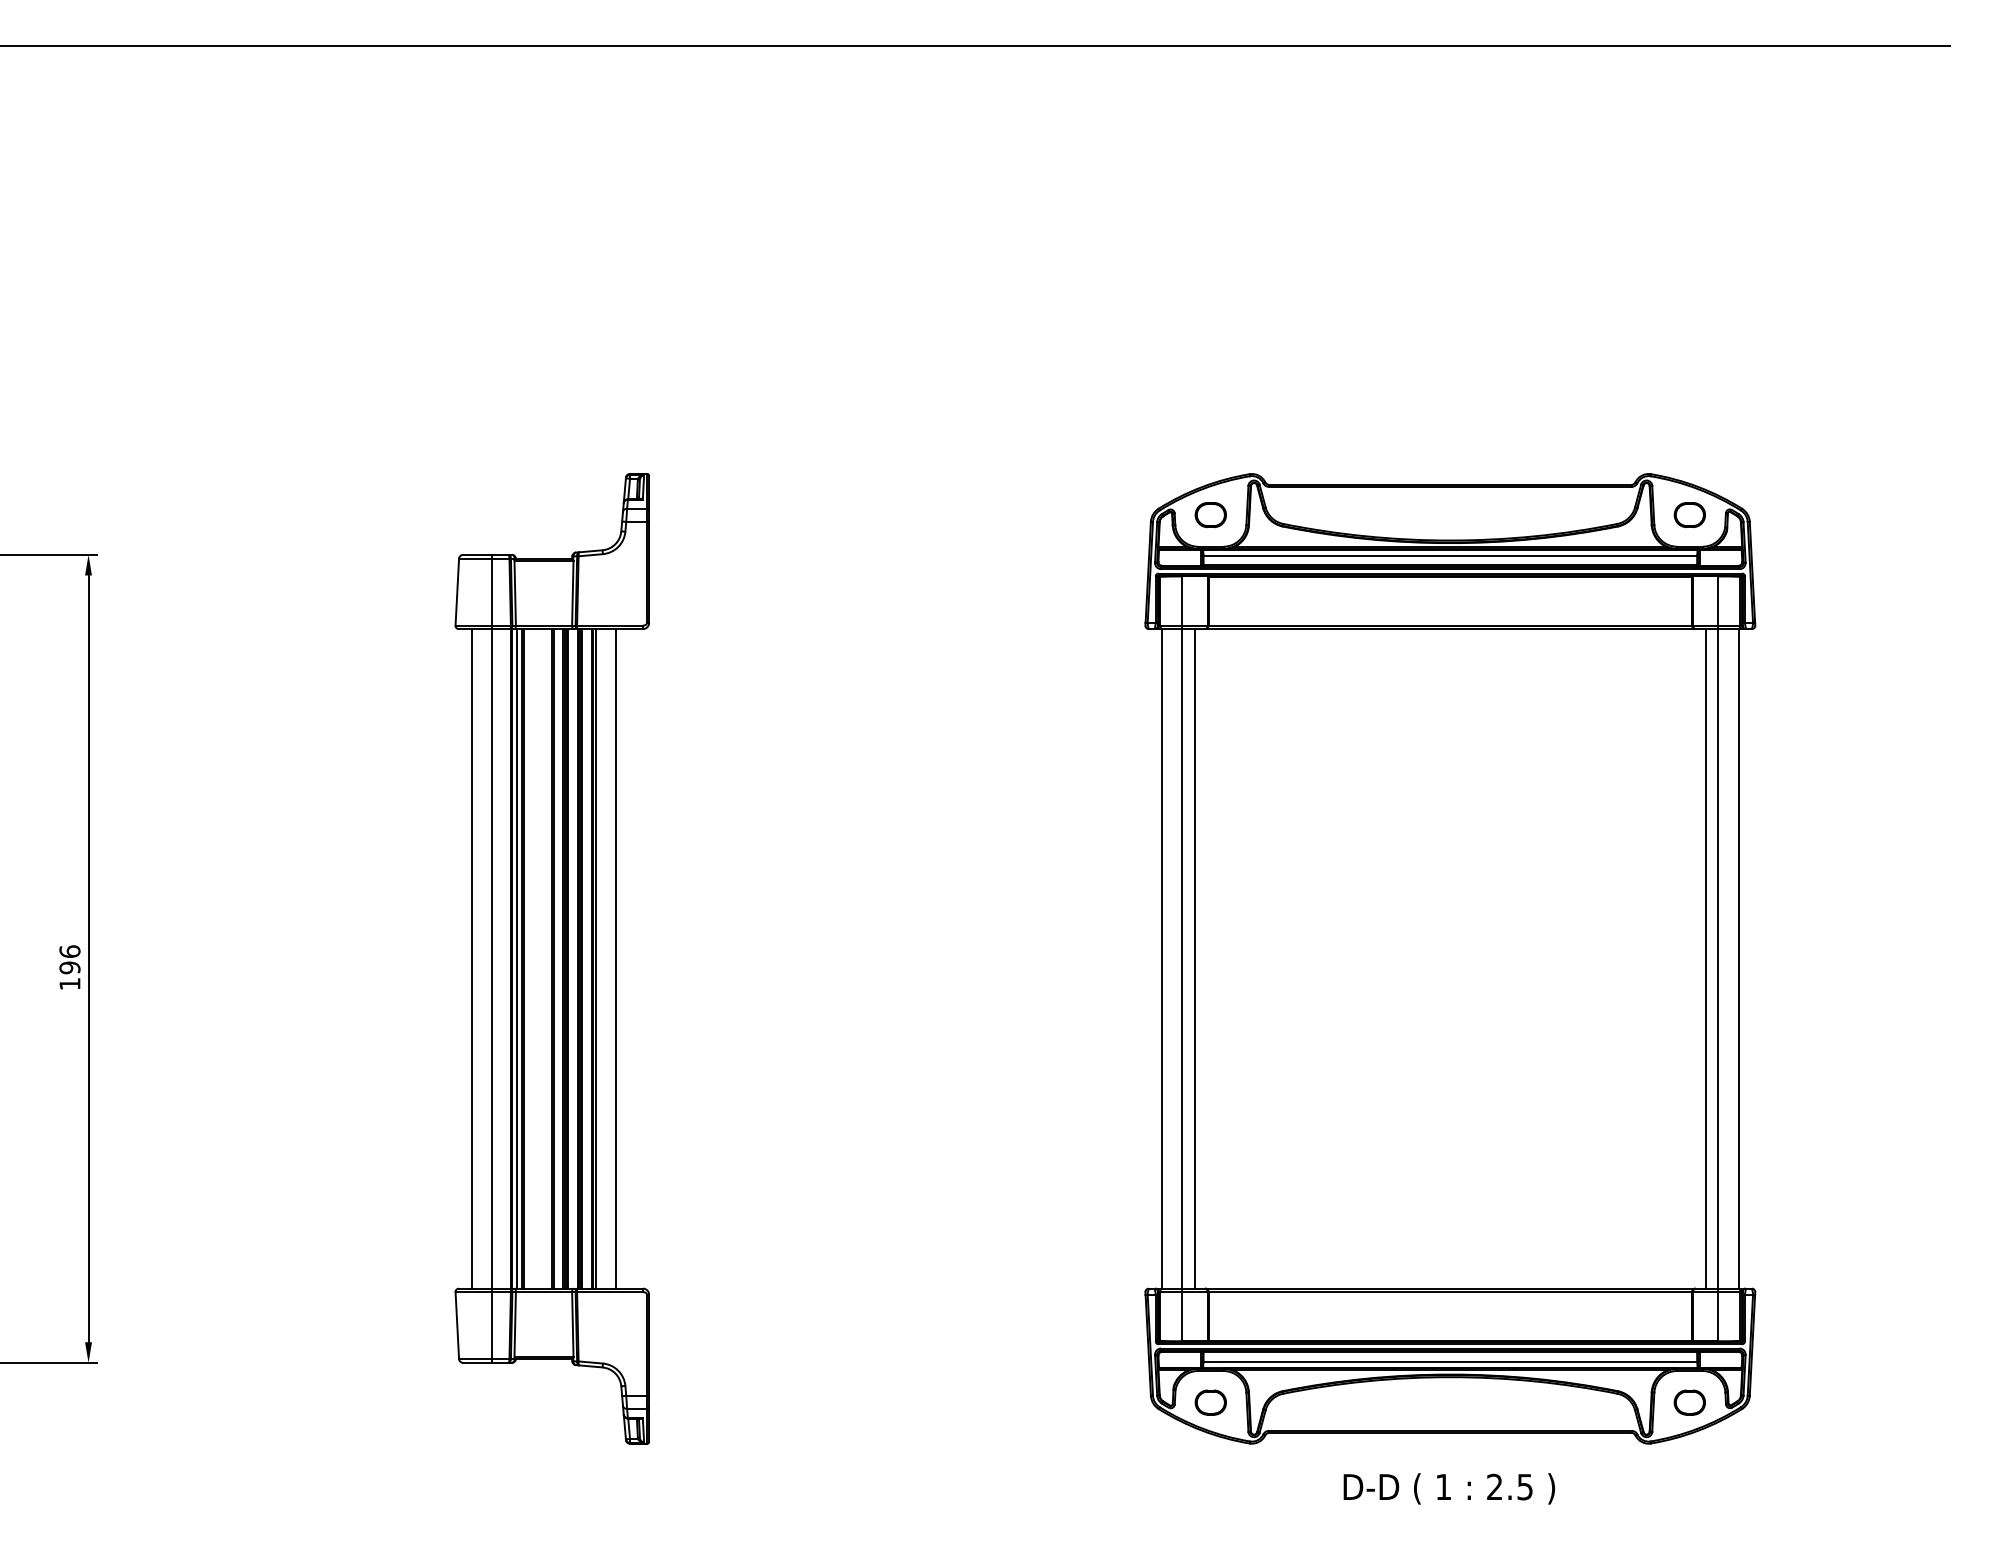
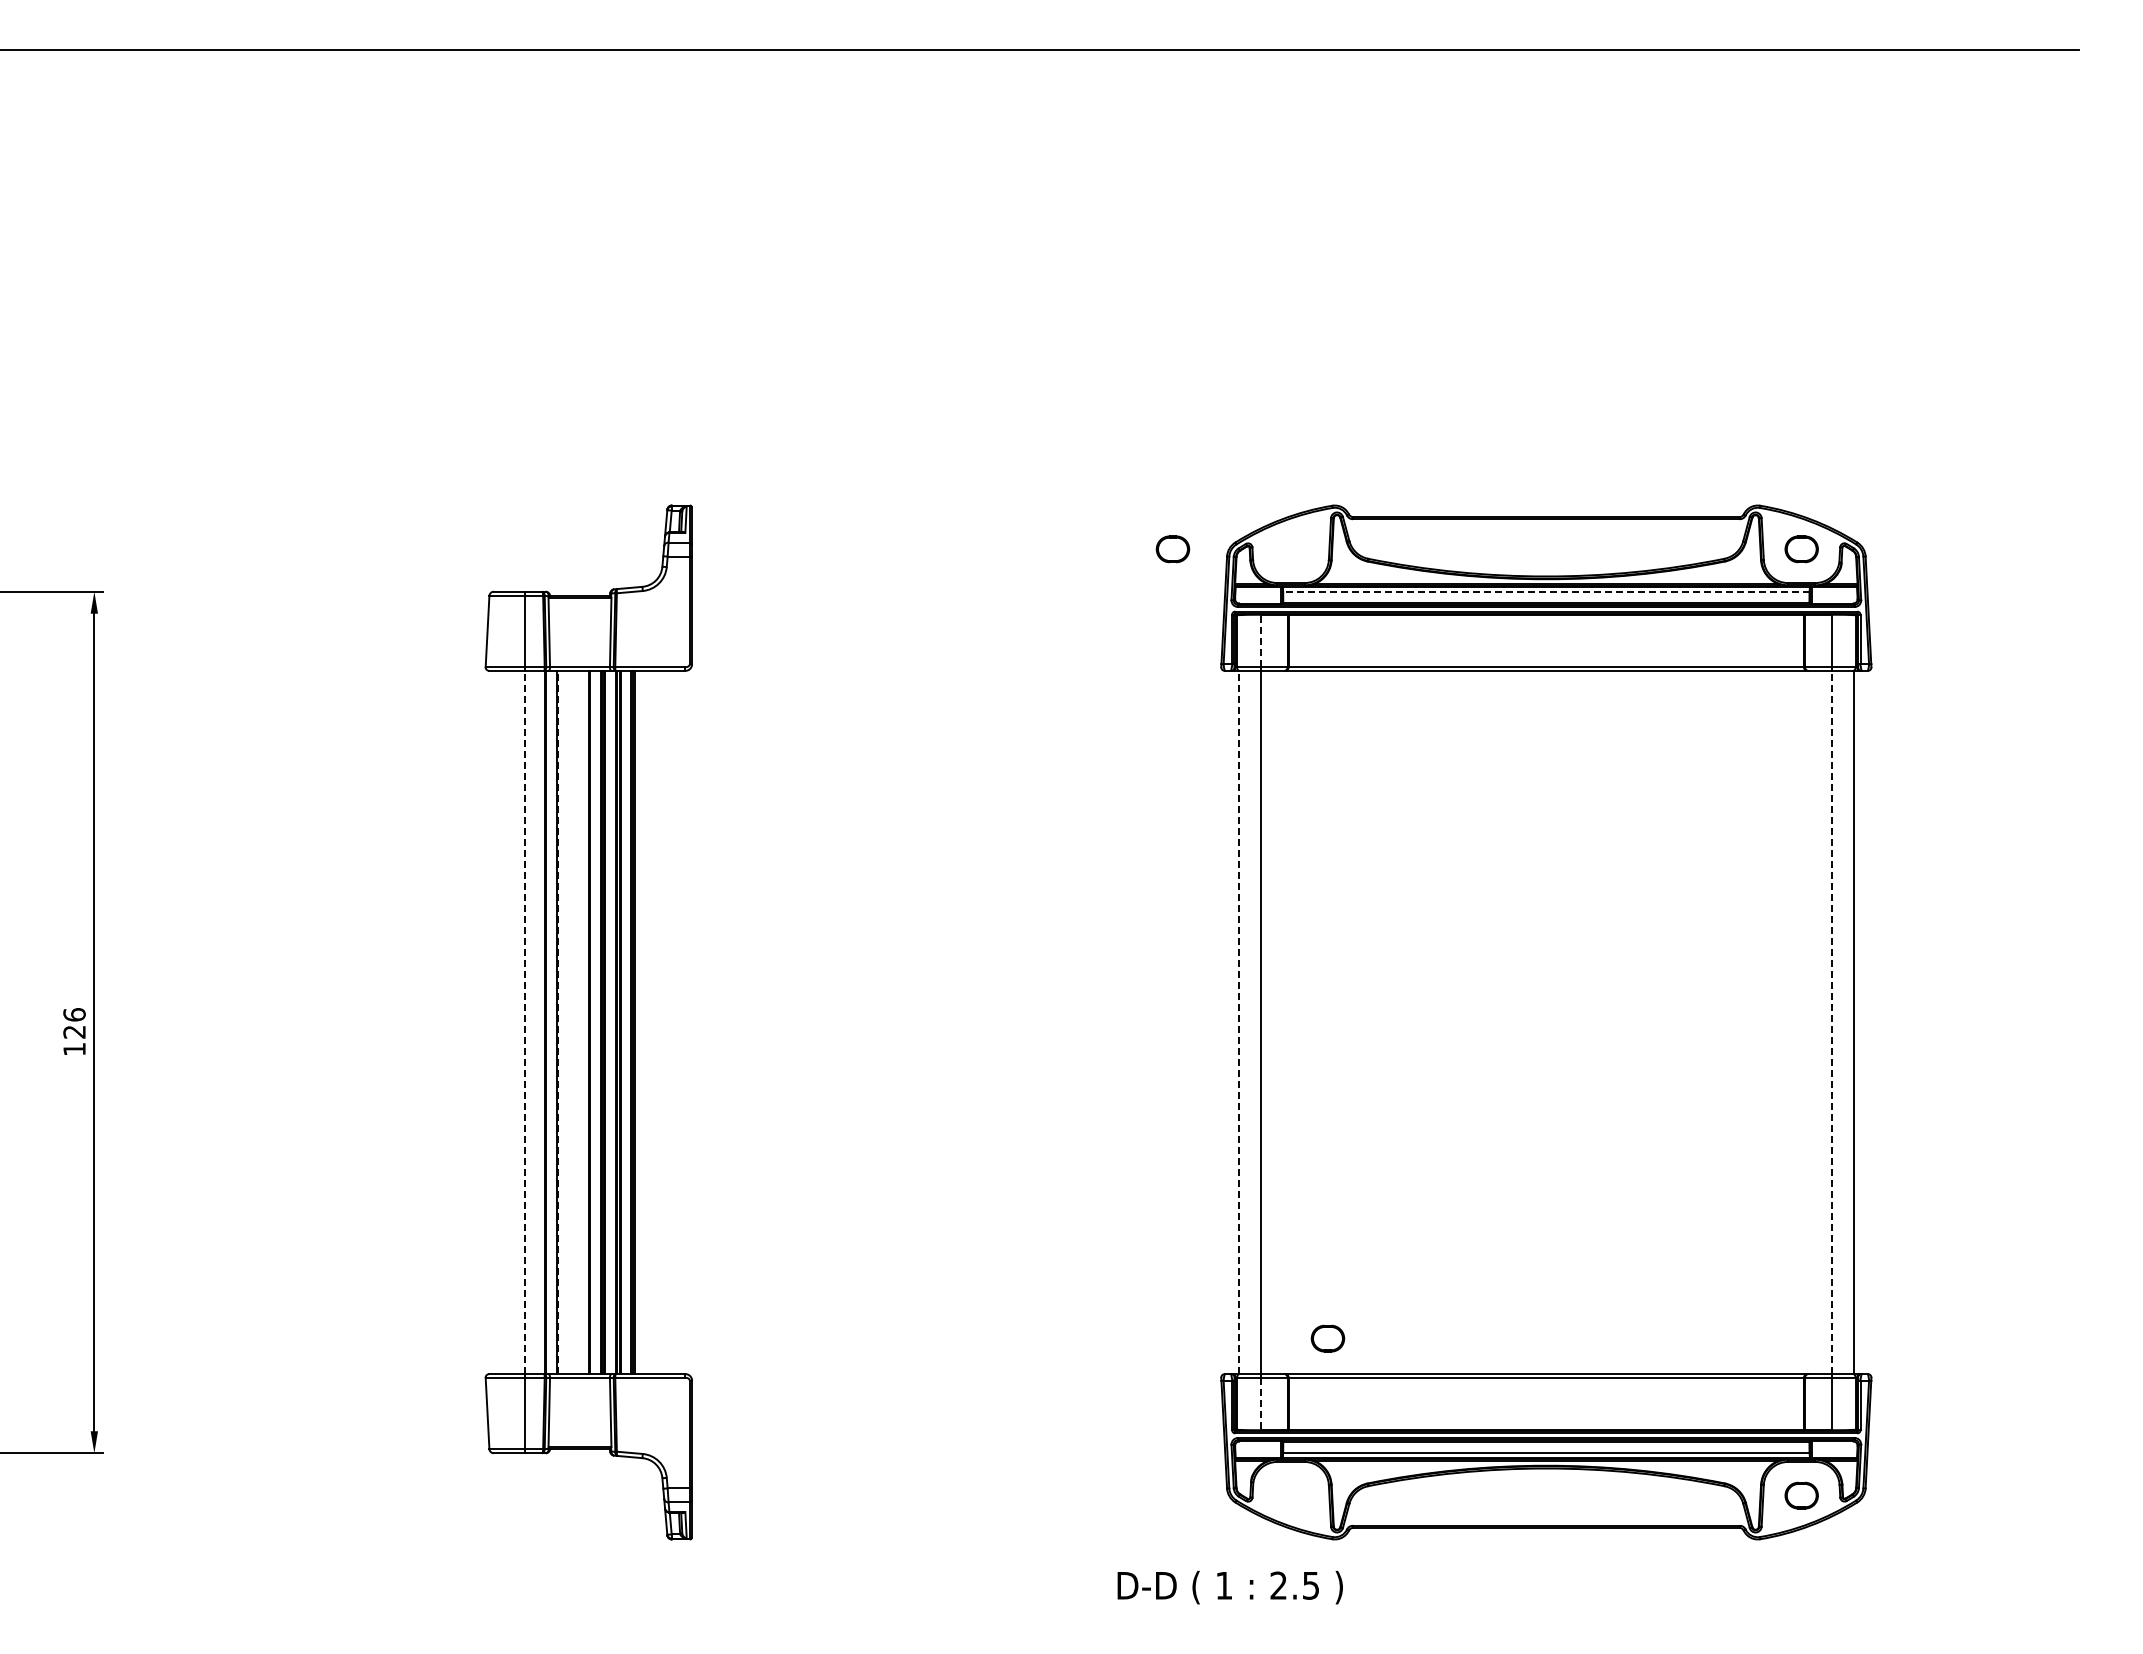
part: (1210, 515) -> (1172, 549), moved
line: (1449, 555) -> (1545, 592), solid -> dashed
line: (1182, 600) -> (1260, 640), solid -> dashed
line: (472, 958) -> (503, 1022), removed
line: (492, 958) -> (525, 1022), solid -> dashed
line: (517, 958) -> (551, 1022), removed
line: (523, 958) -> (558, 1022), solid -> dashed
line: (615, 958) -> (656, 1022), removed
line: (1161, 958) -> (1238, 1022), solid -> dashed
line: (1194, 958) -> (1273, 1022), removed
line: (1705, 958) -> (1818, 1022), removed
line: (1718, 958) -> (1832, 1022), solid -> dashed
text: (69, 967) -> (74, 1031), 196 -> 126
line: (1182, 1317) -> (1260, 1404), solid -> dashed
part: (1210, 1402) -> (1327, 1338), moved
text: (1448, 1488) -> (1229, 1587), moved

